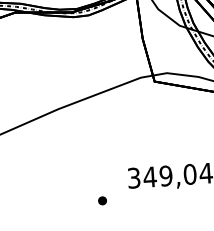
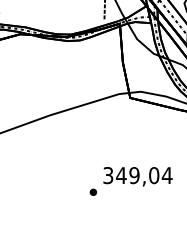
part: (101, 199) -> (92, 191), moved

